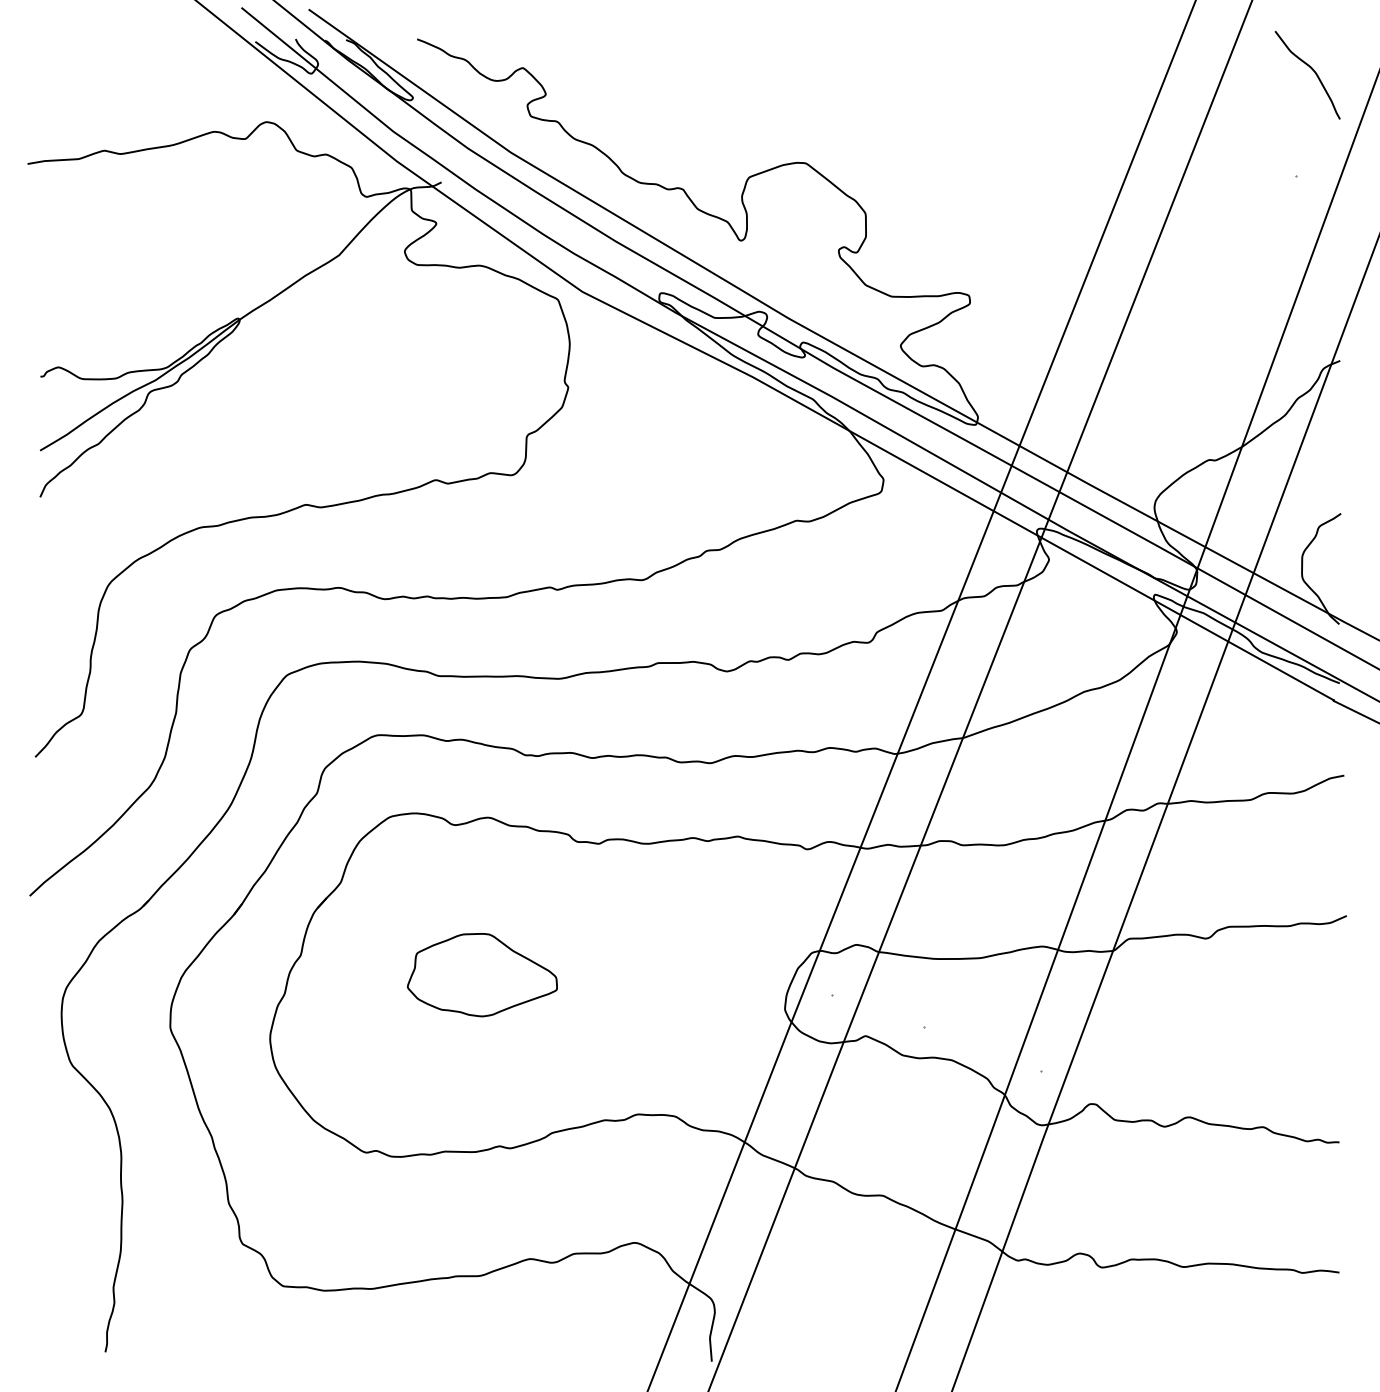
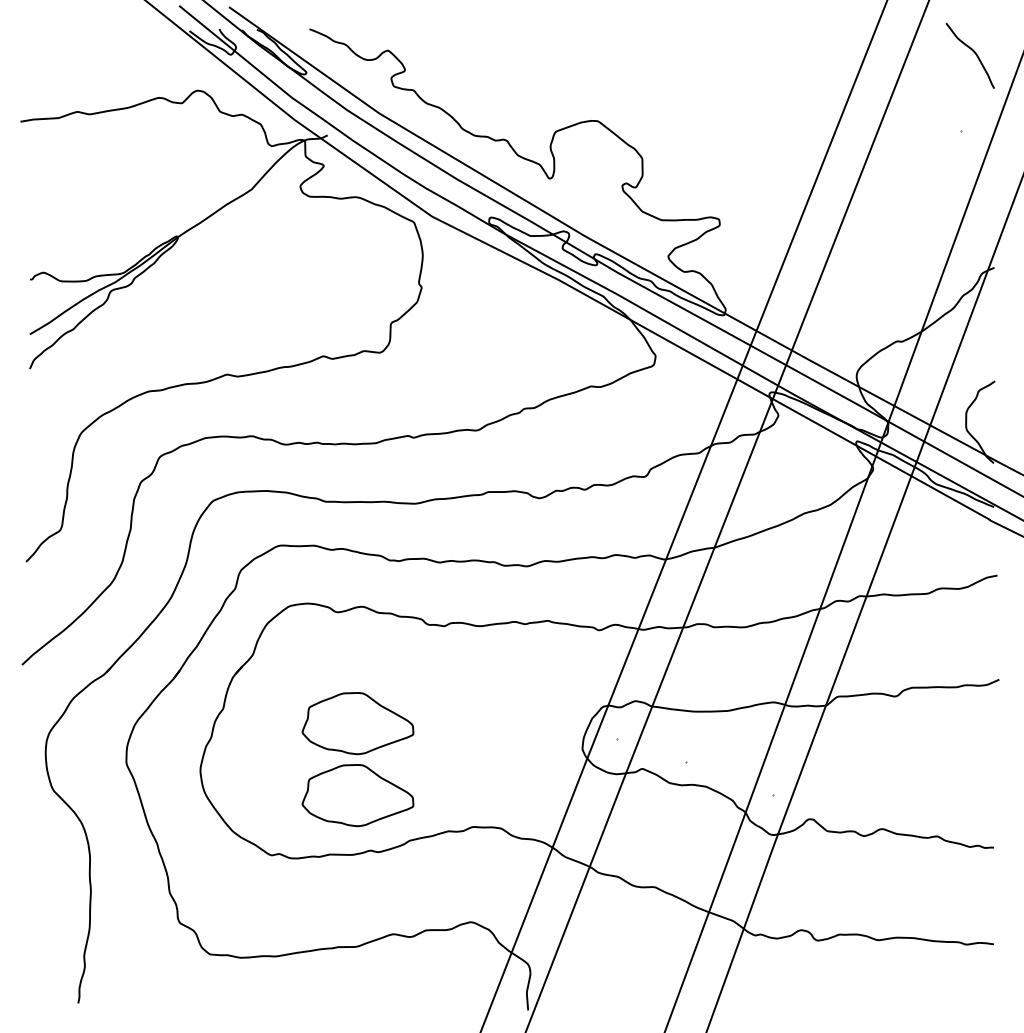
part: (481, 1072) -> (357, 795), added

